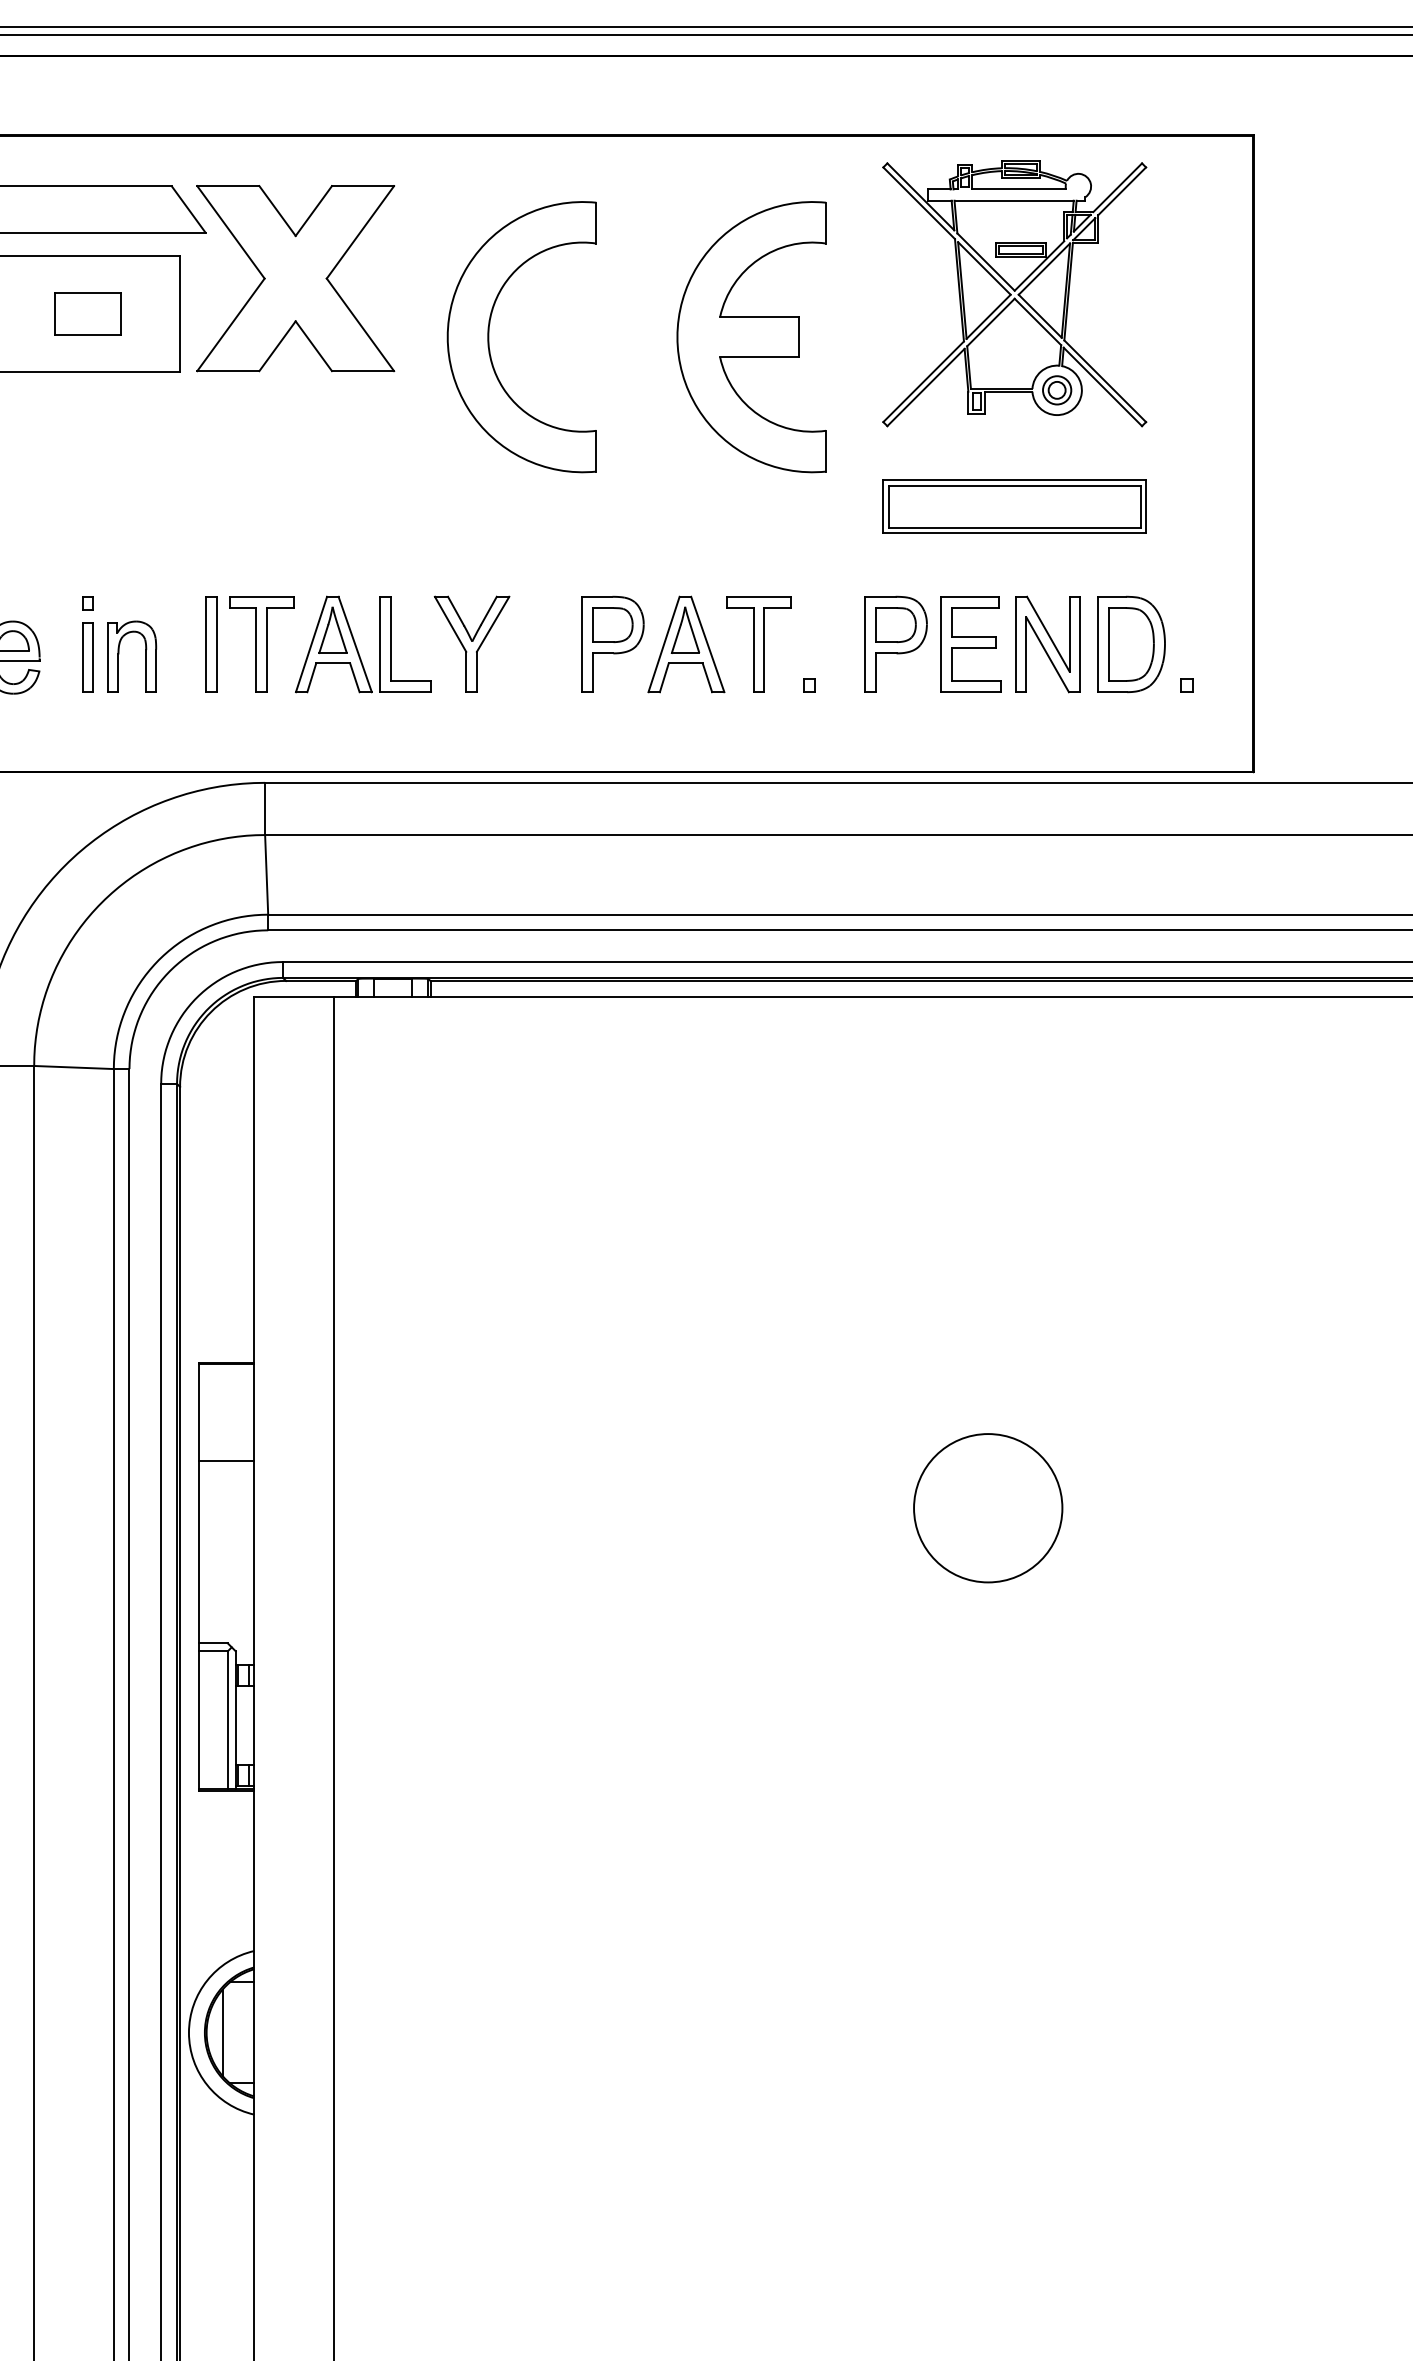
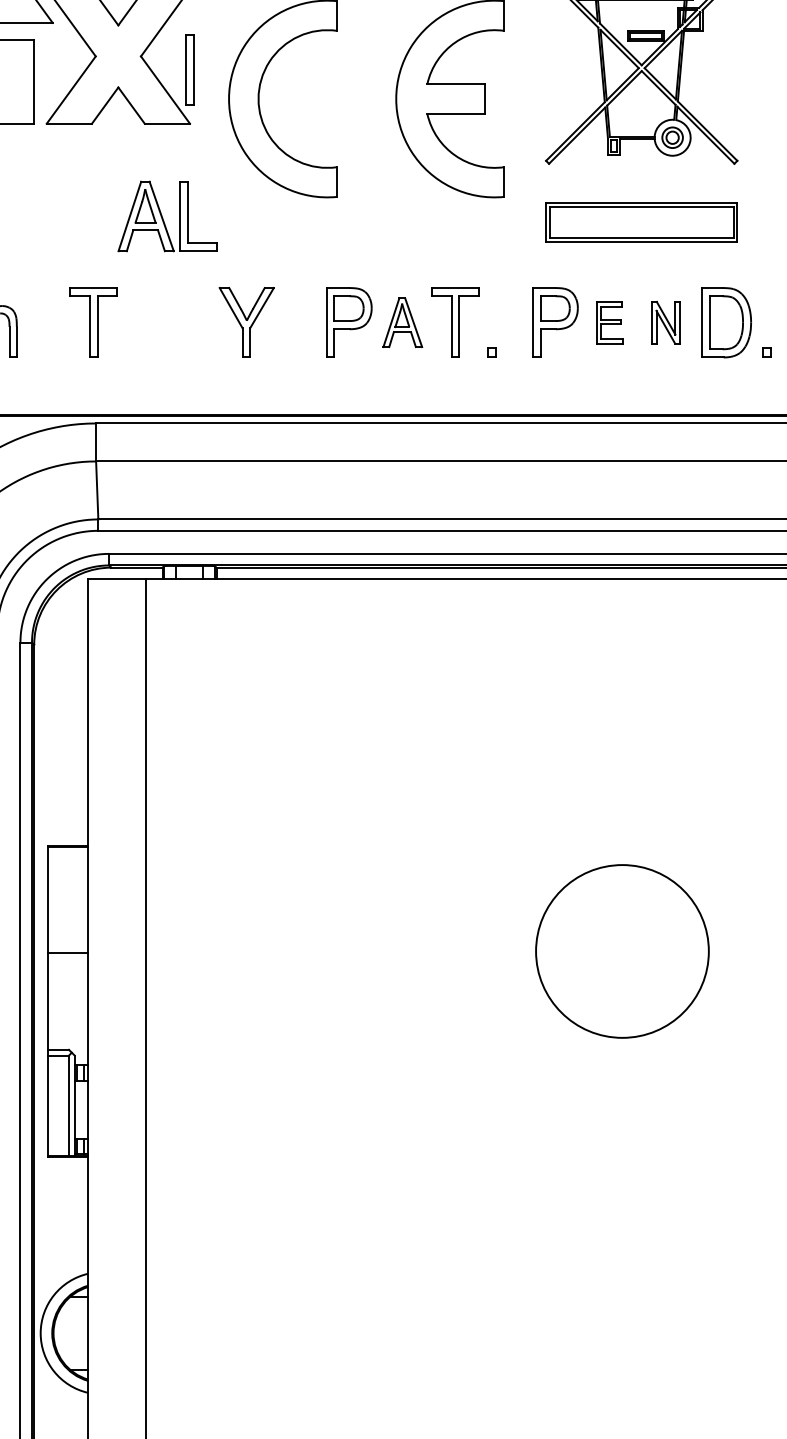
part: (211, 644) -> (190, 70), moved
part: (686, 644) -> (402, 322), size x0.7
part: (970, 644) -> (609, 322), size x0.6
part: (1047, 644) -> (665, 322), size x0.6
part: (357, 647) -> (163, 218), moved
line: (226, 1460) -> (68, 953), moved
circle: (988, 1508) -> (622, 951), size x1.6
line: (222, 2032) -> (65, 1333), removed

